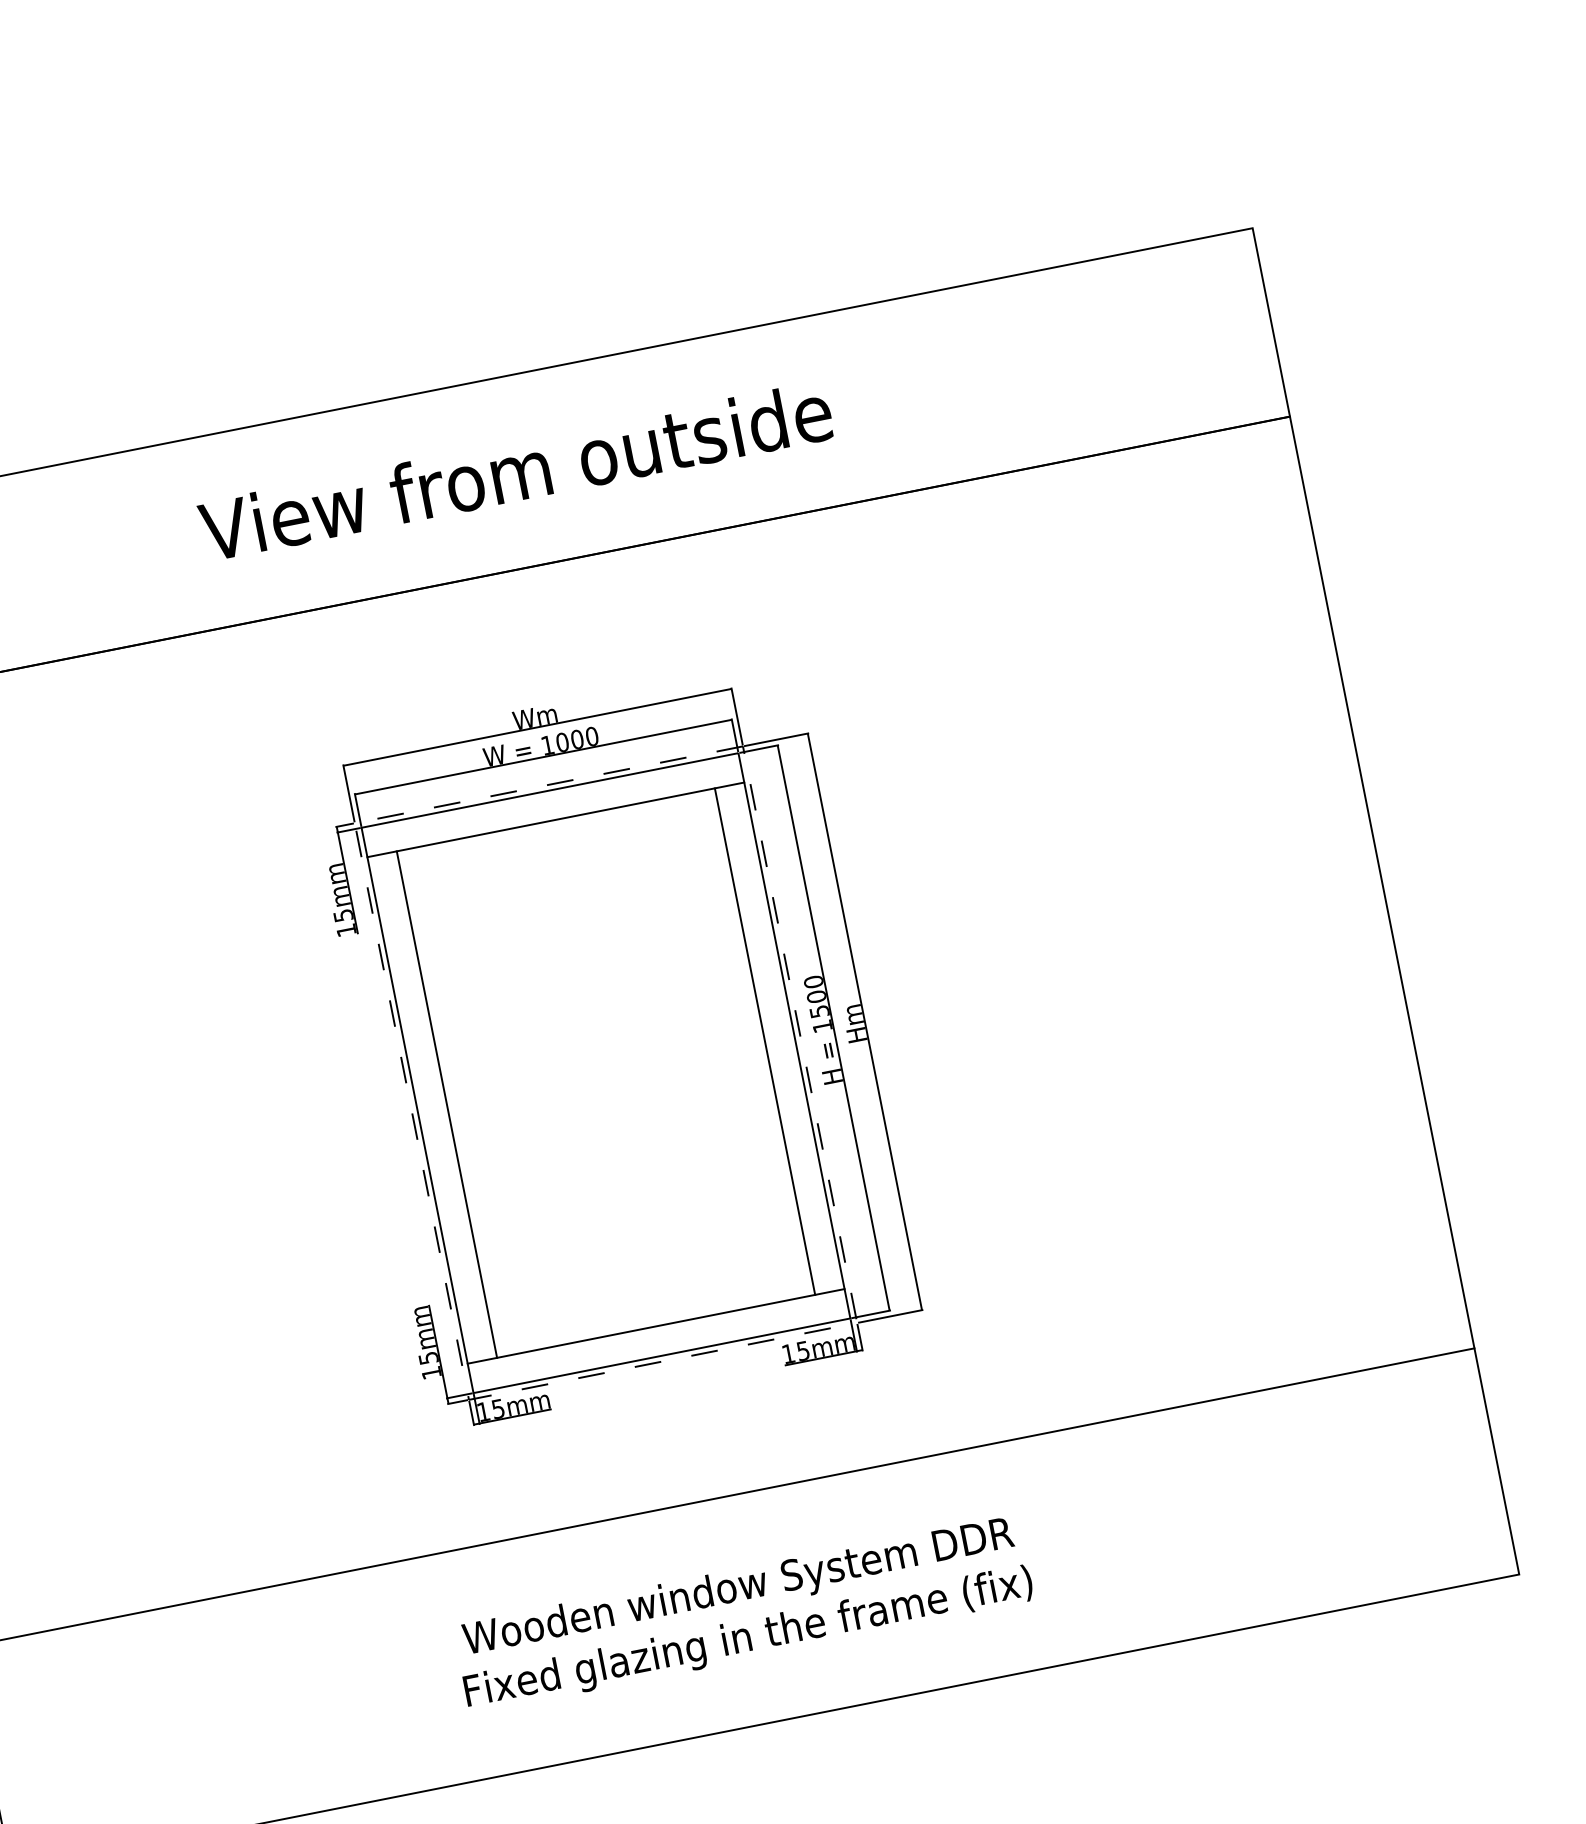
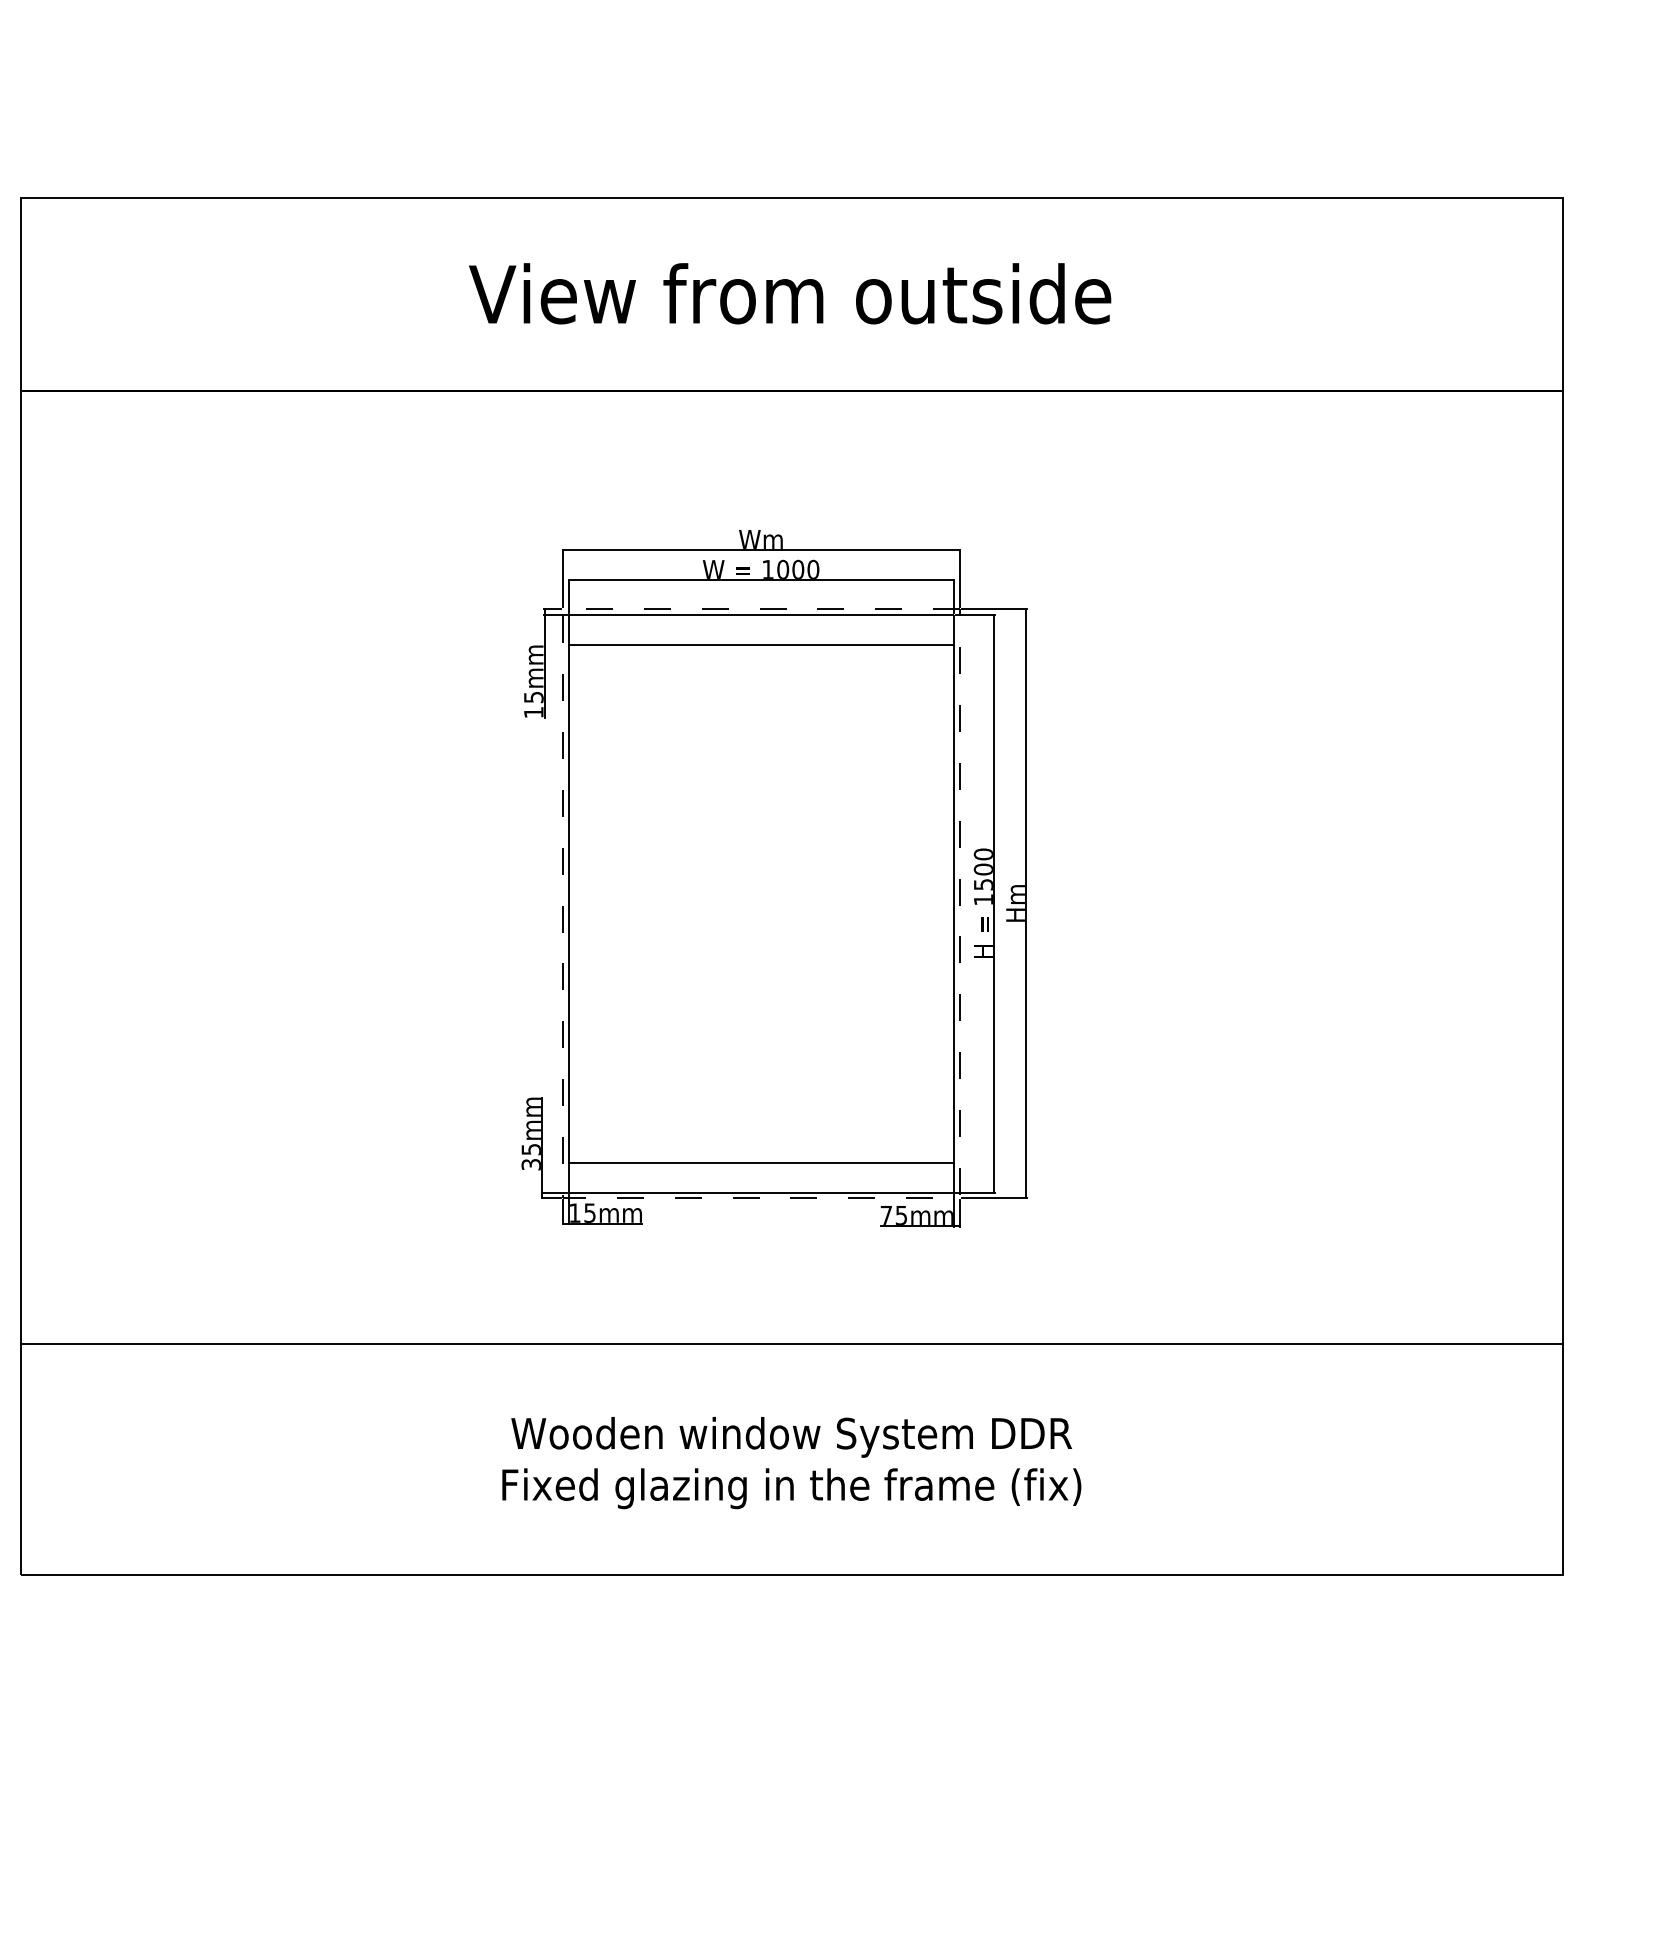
line: (765, 1041) -> (924, 903), removed
line: (446, 1104) -> (598, 903), removed
text: (787, 1354) -> (885, 1215), 15mm -> 75mm
text: (430, 1372) -> (530, 1164), 15mm -> 35mm

